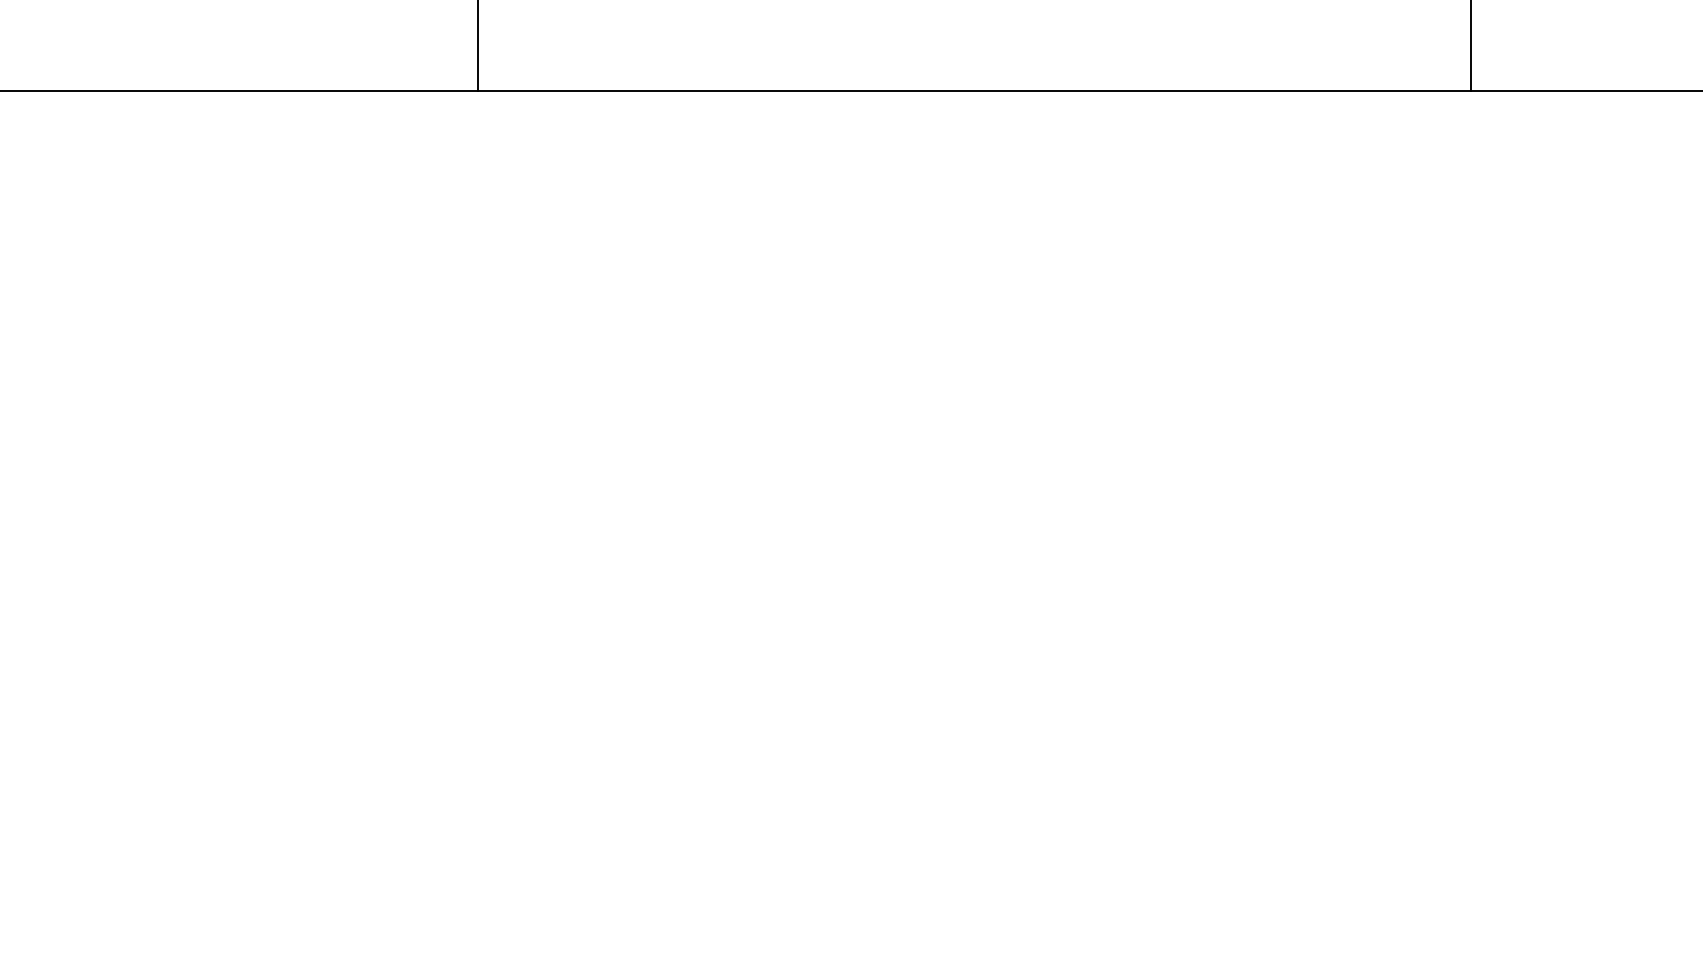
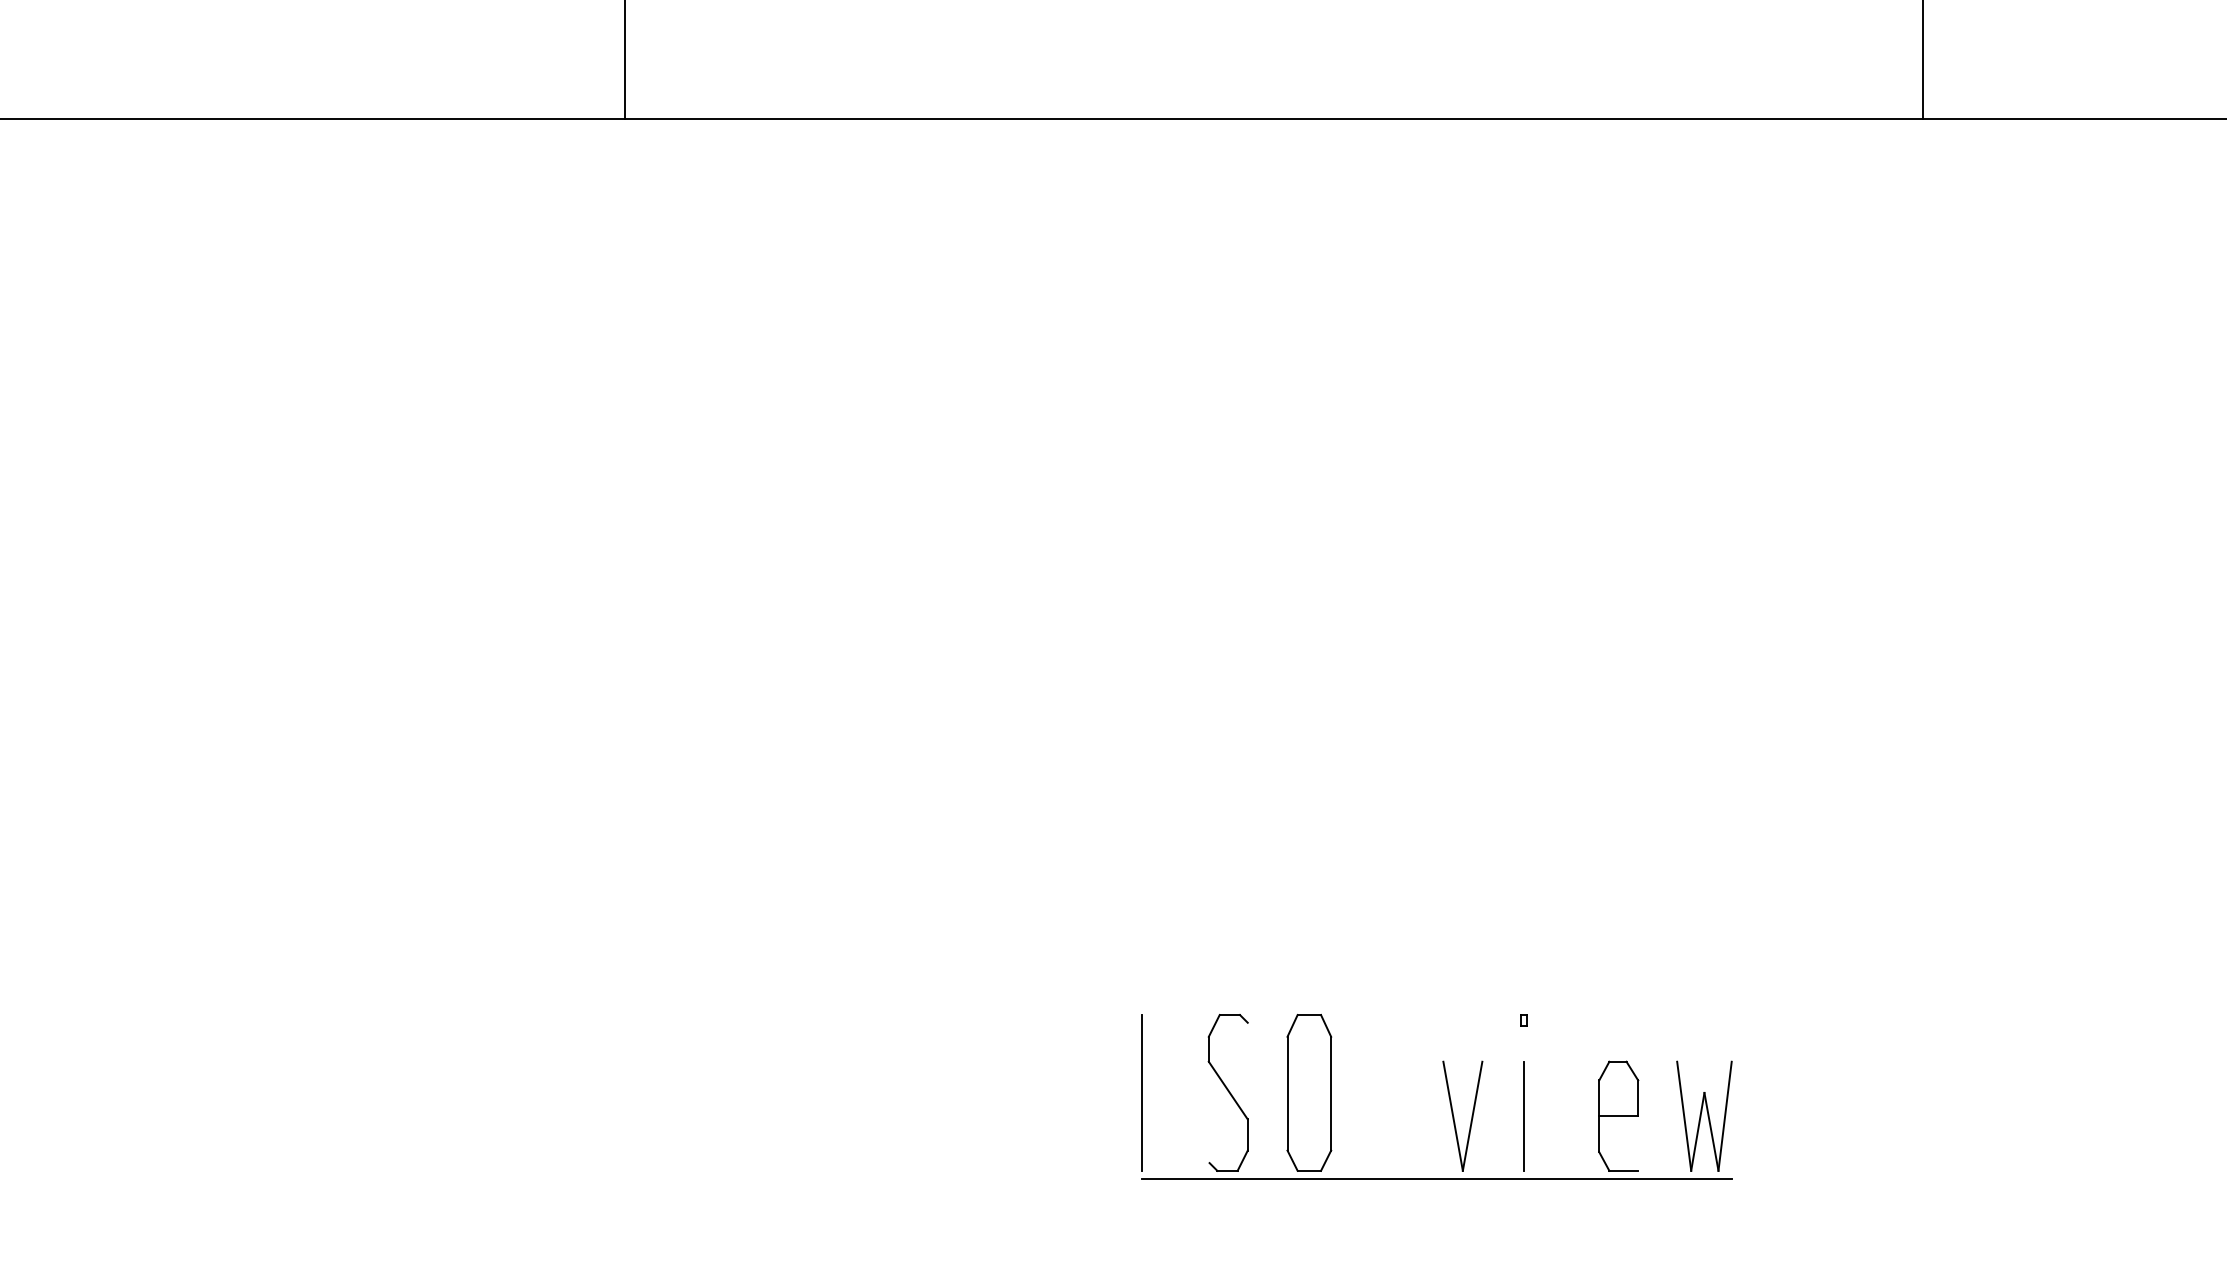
part: (1107, 838) -> (1448, 1096), added

